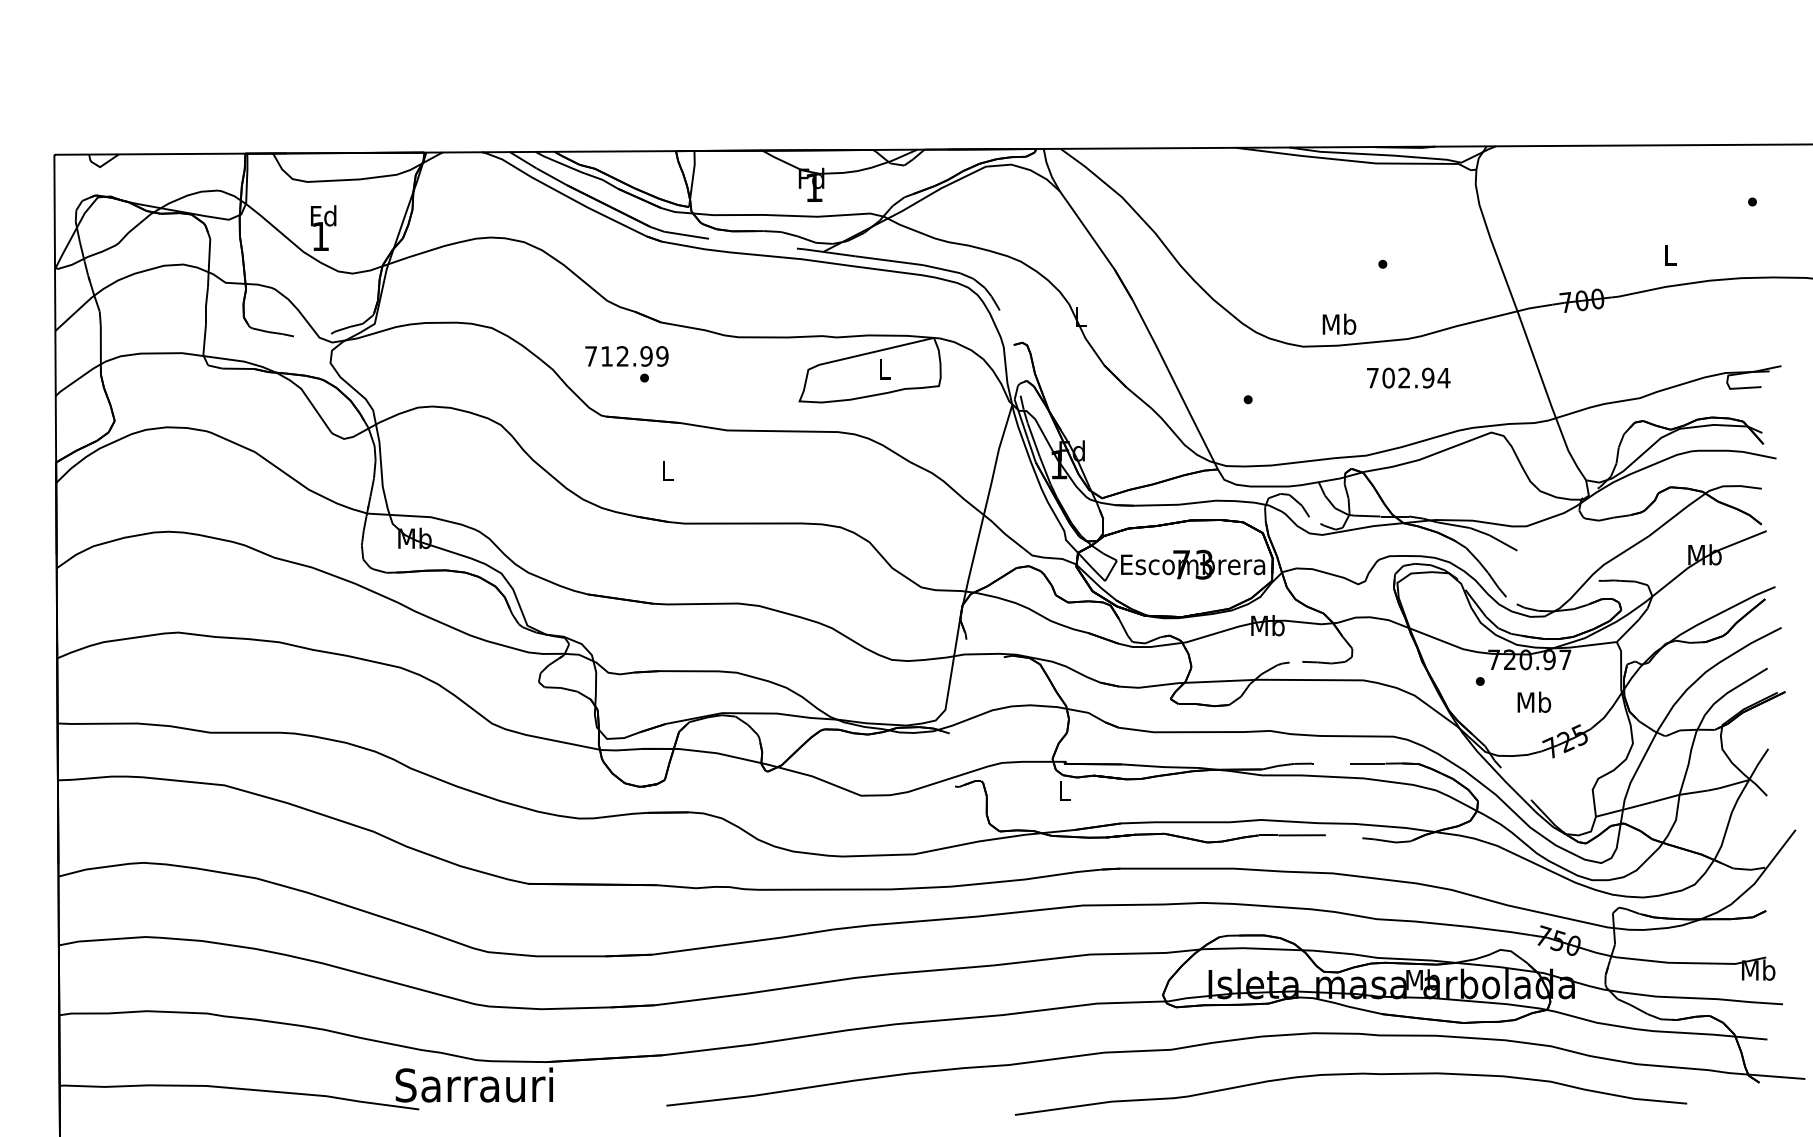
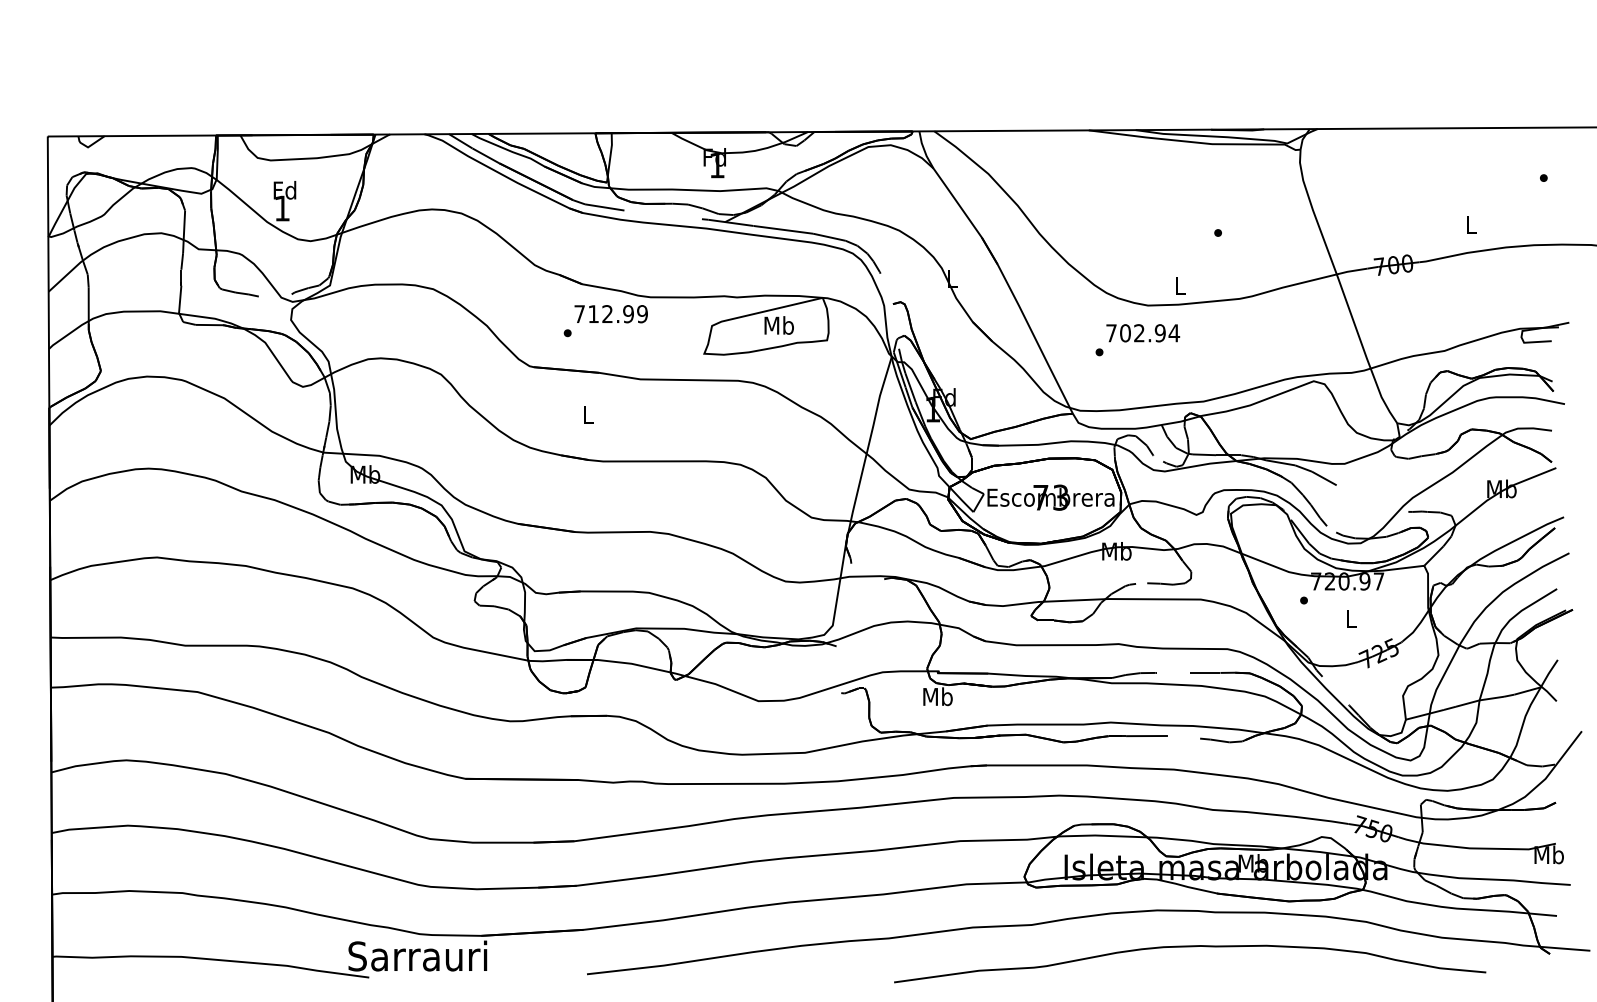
text: (1339, 323) -> (1179, 285), Mb -> L
text: (626, 356) -> (610, 314), moved
text: (884, 368) -> (779, 324), L -> Mb
text: (1408, 377) -> (1142, 332), moved
text: (1534, 701) -> (1351, 618), Mb -> L
text: (1064, 790) -> (937, 696), L -> Mb

